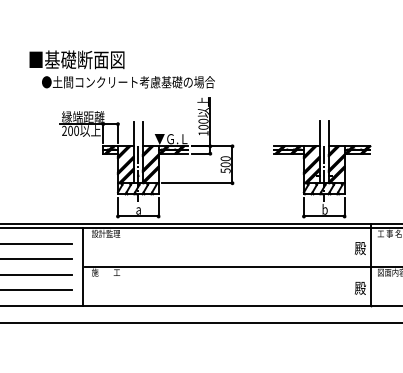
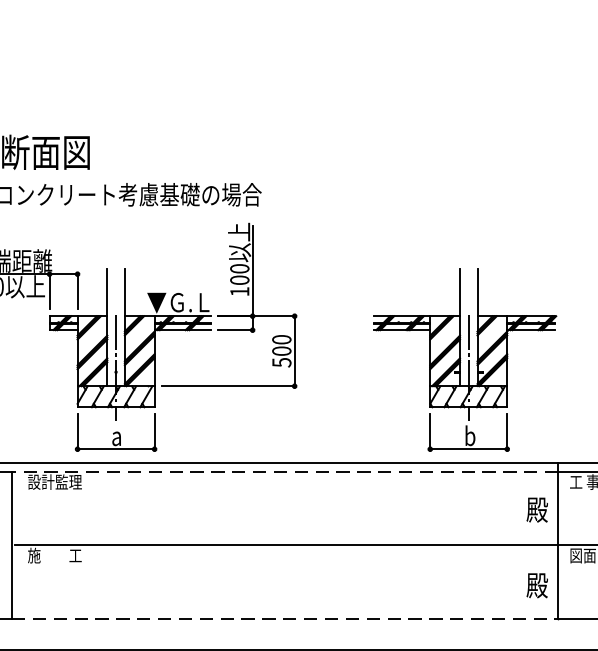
line: (226, 228) -> (283, 472), solid -> dashed
line: (227, 305) -> (285, 618), solid -> dashed

